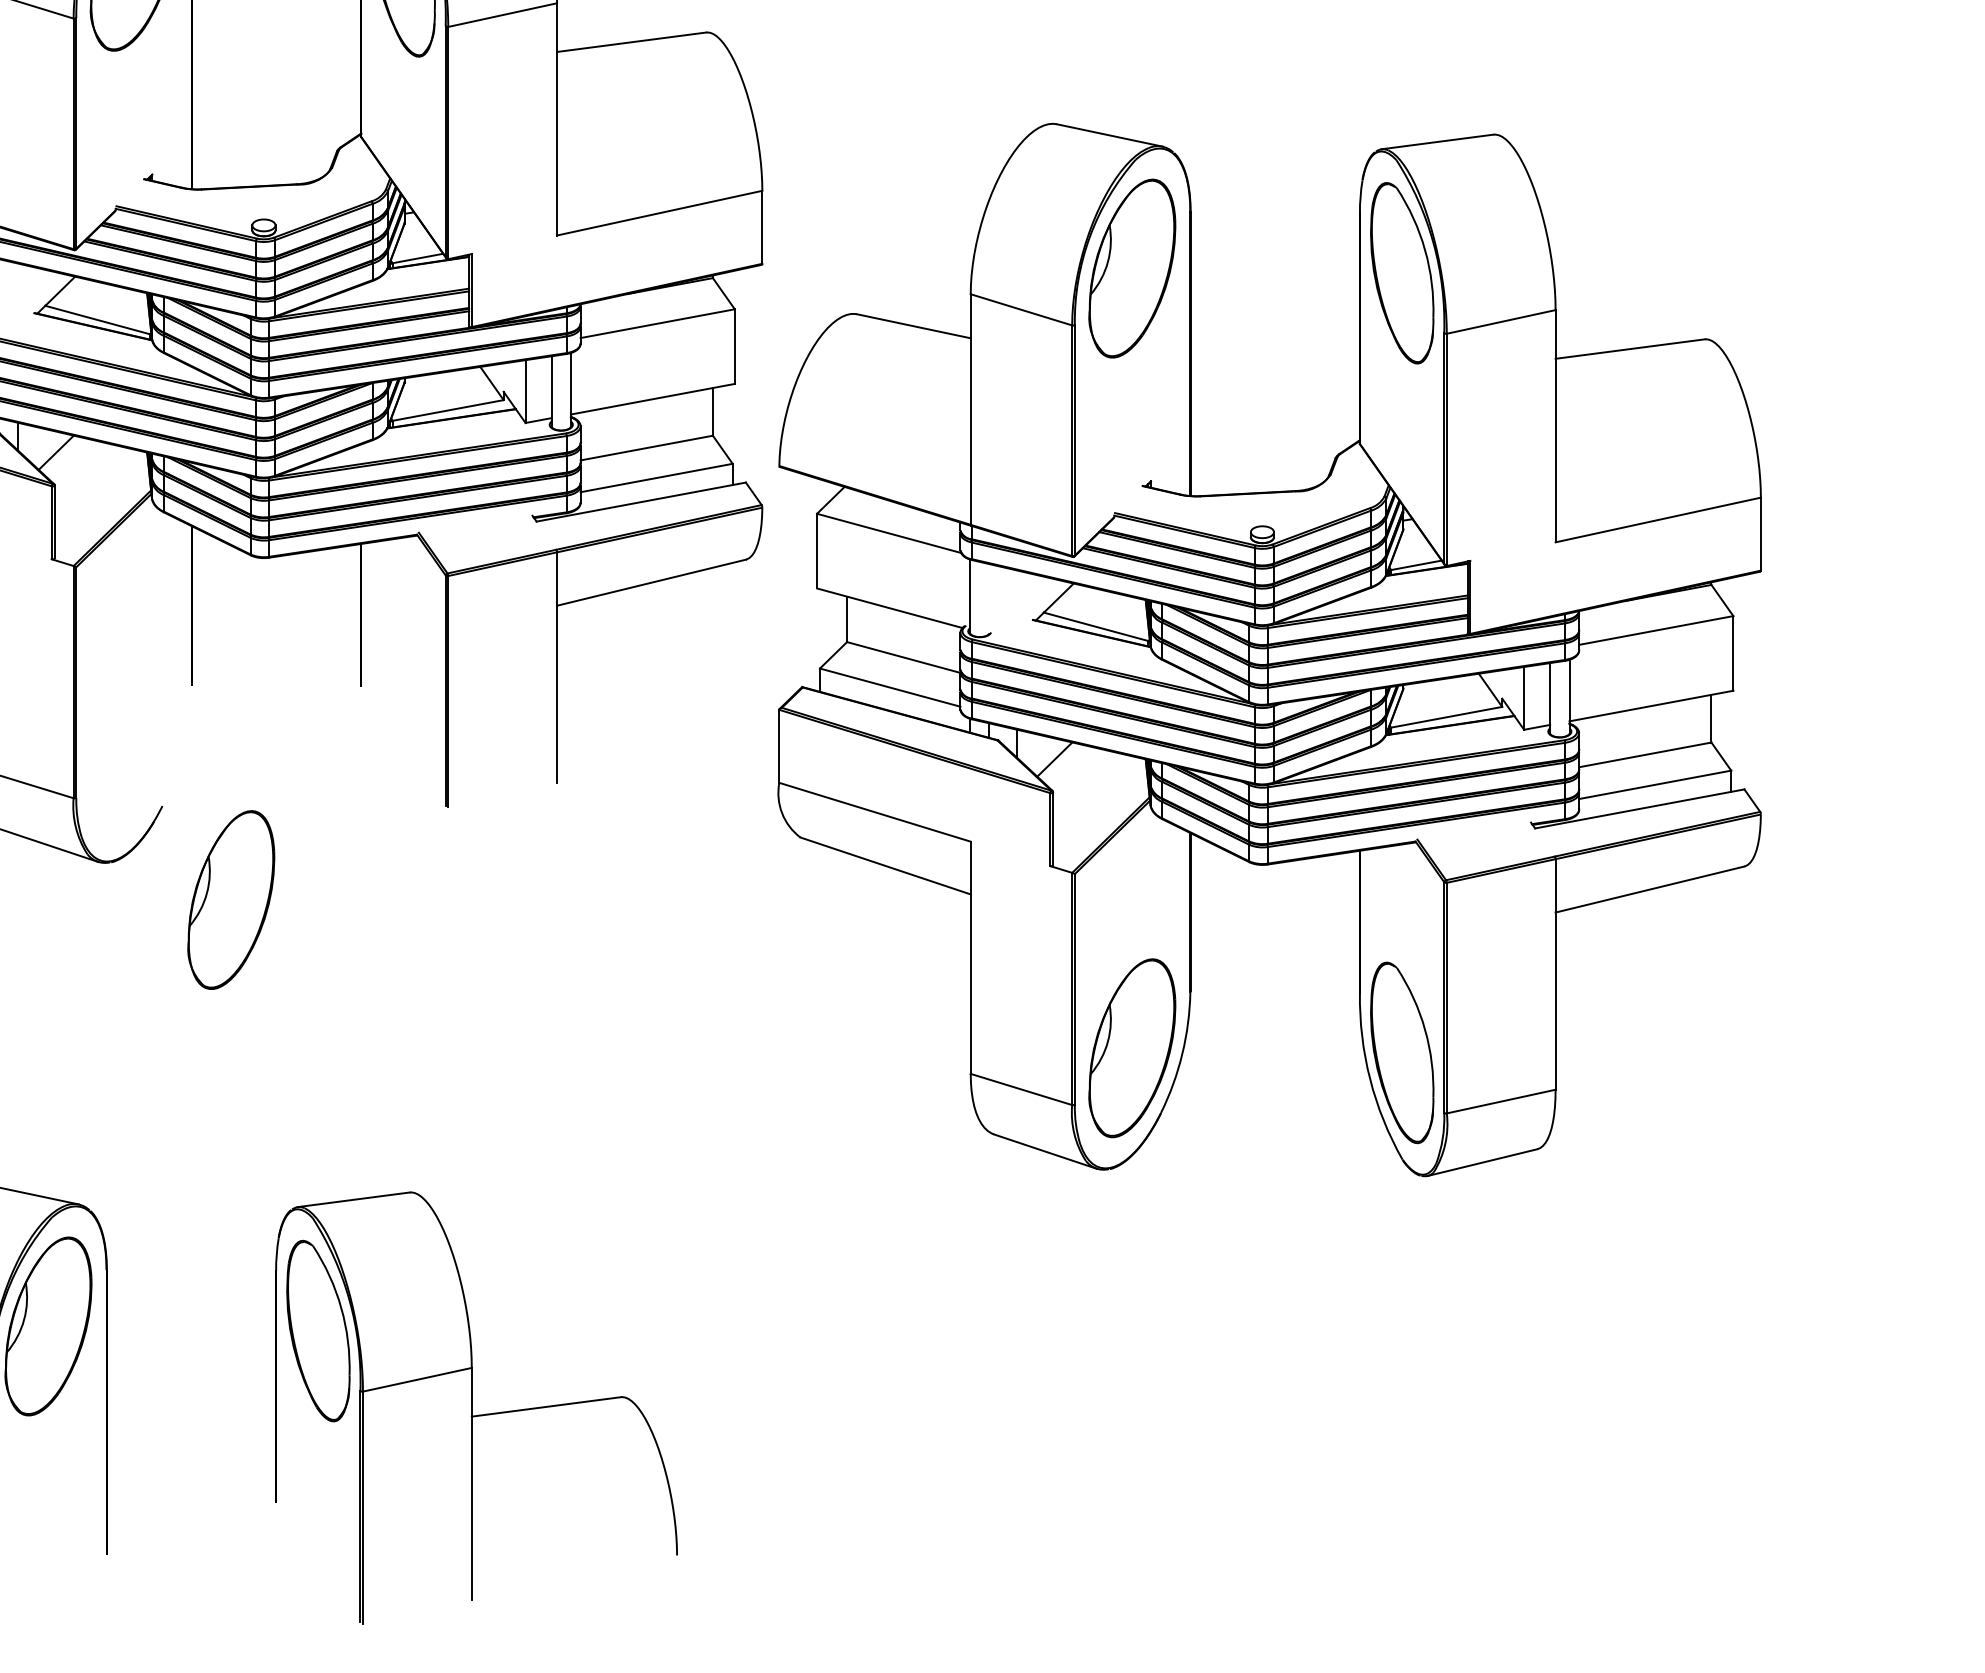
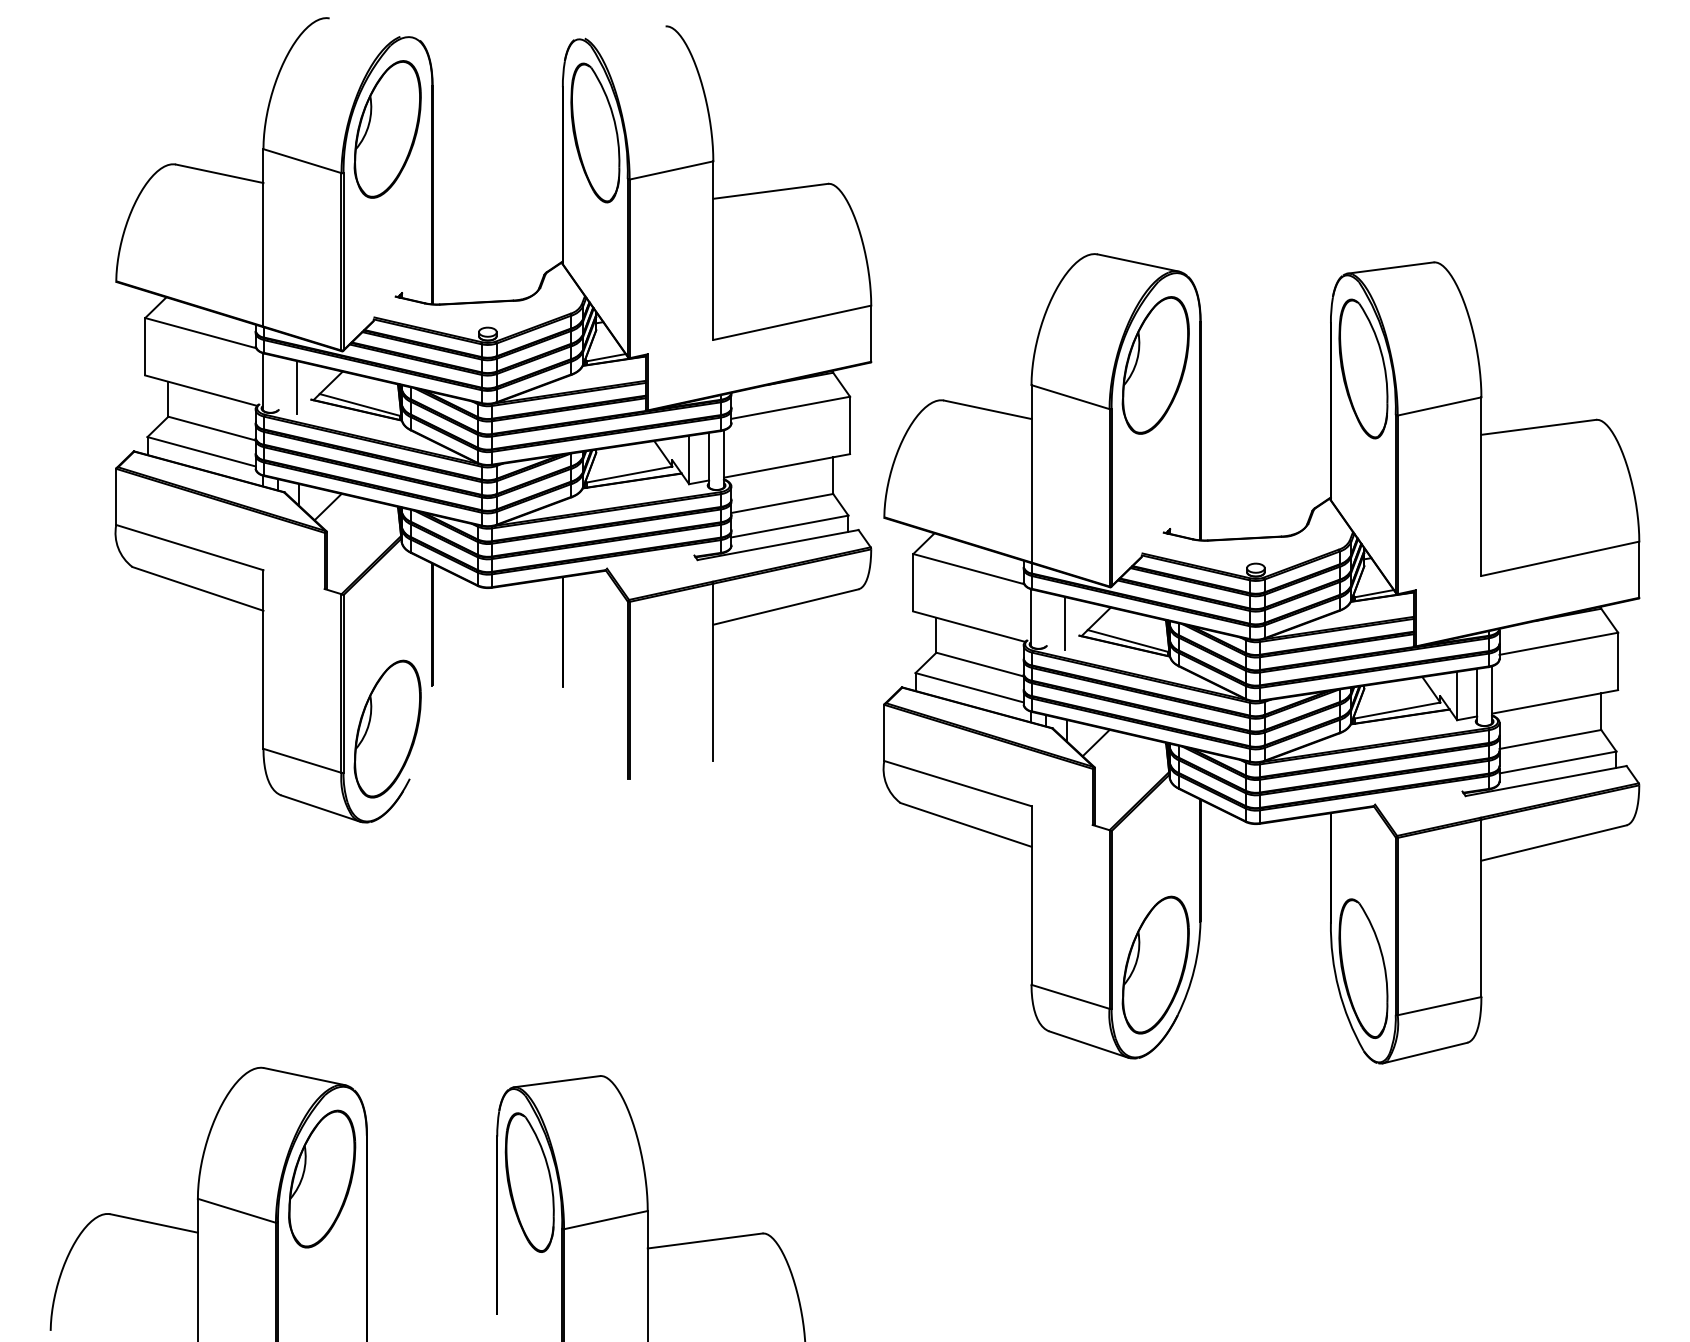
line: (15, 297) -> (296, 387), added
line: (1013, 604) -> (1064, 623), added
part: (230, 899) -> (387, 728), moved

